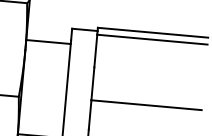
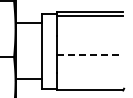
line: (146, 105) -> (90, 55), solid -> dashed

